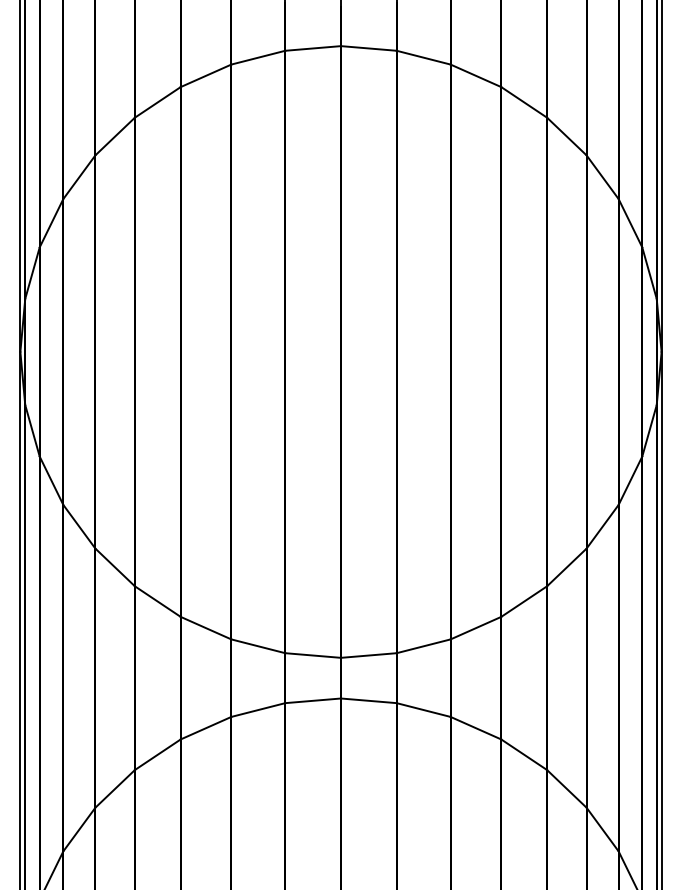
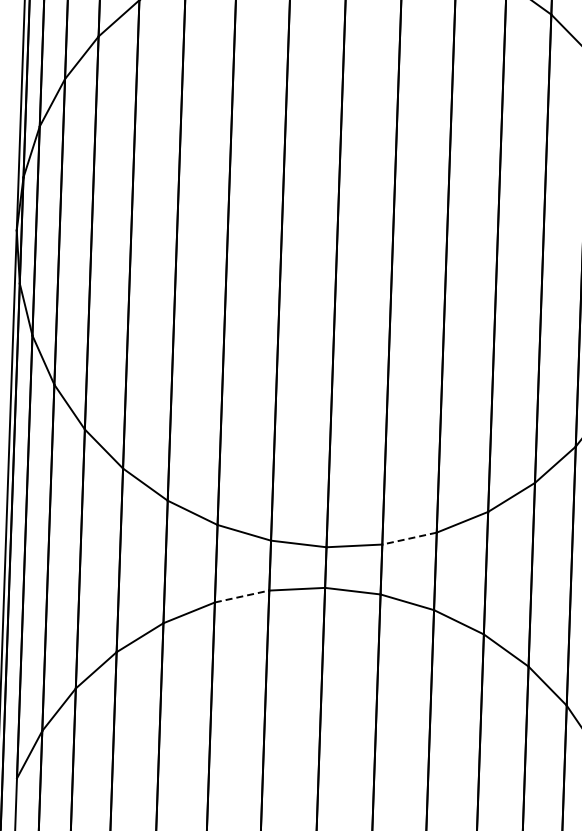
line: (423, 646) -> (409, 538), solid -> dashed
line: (258, 710) -> (242, 596), solid -> dashed

